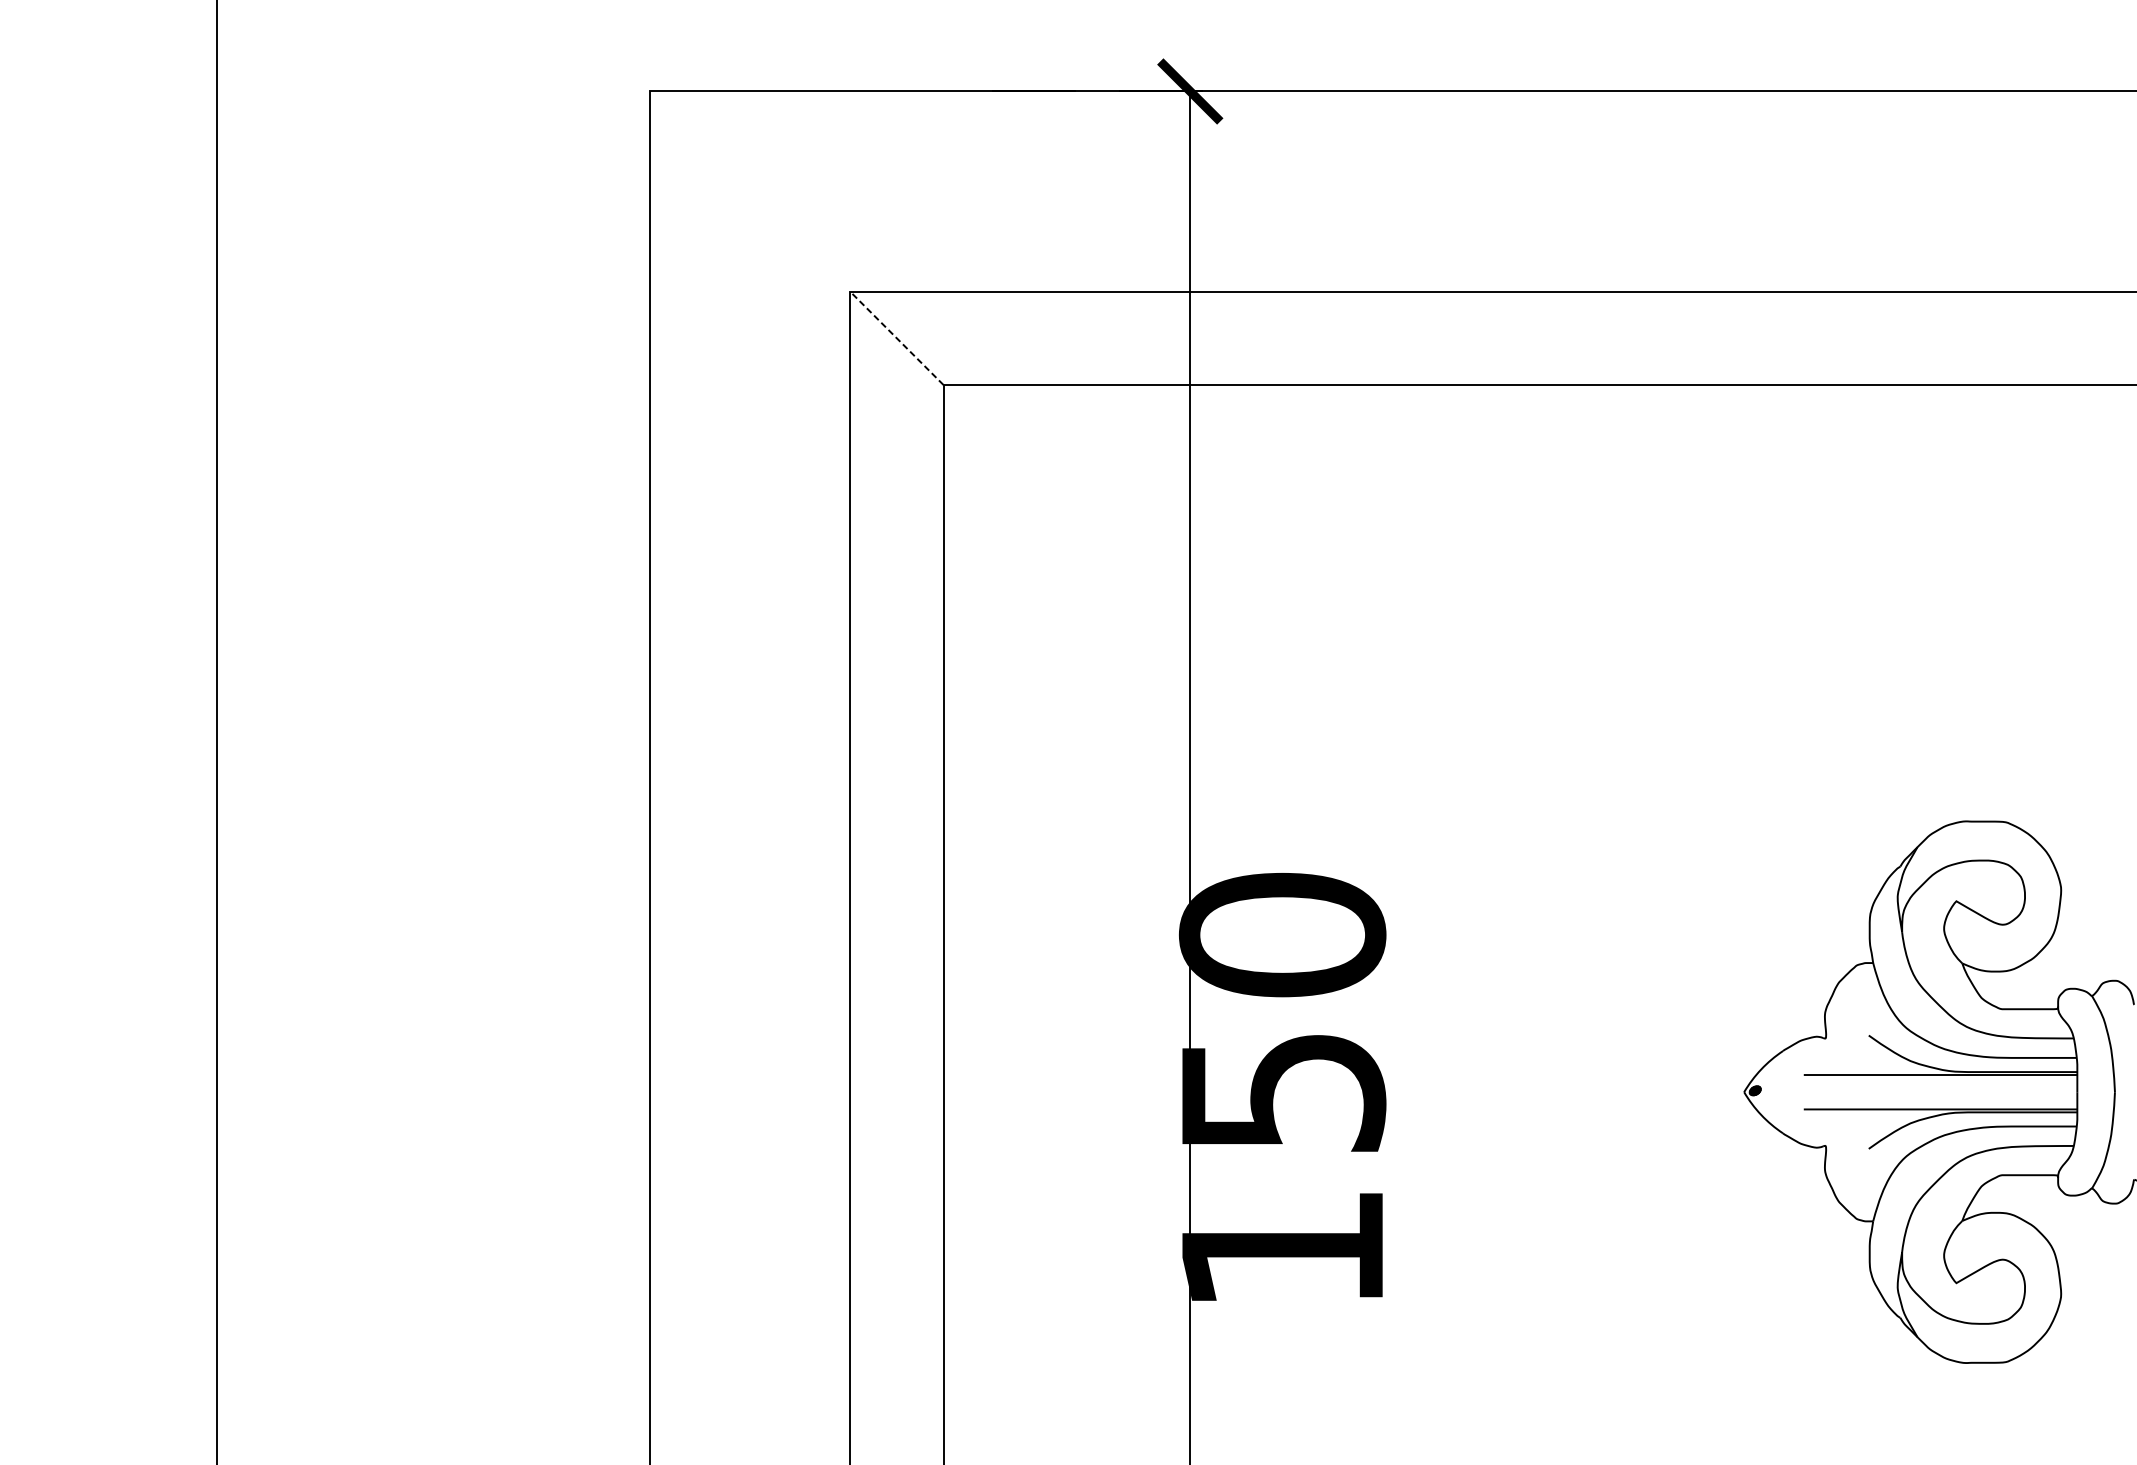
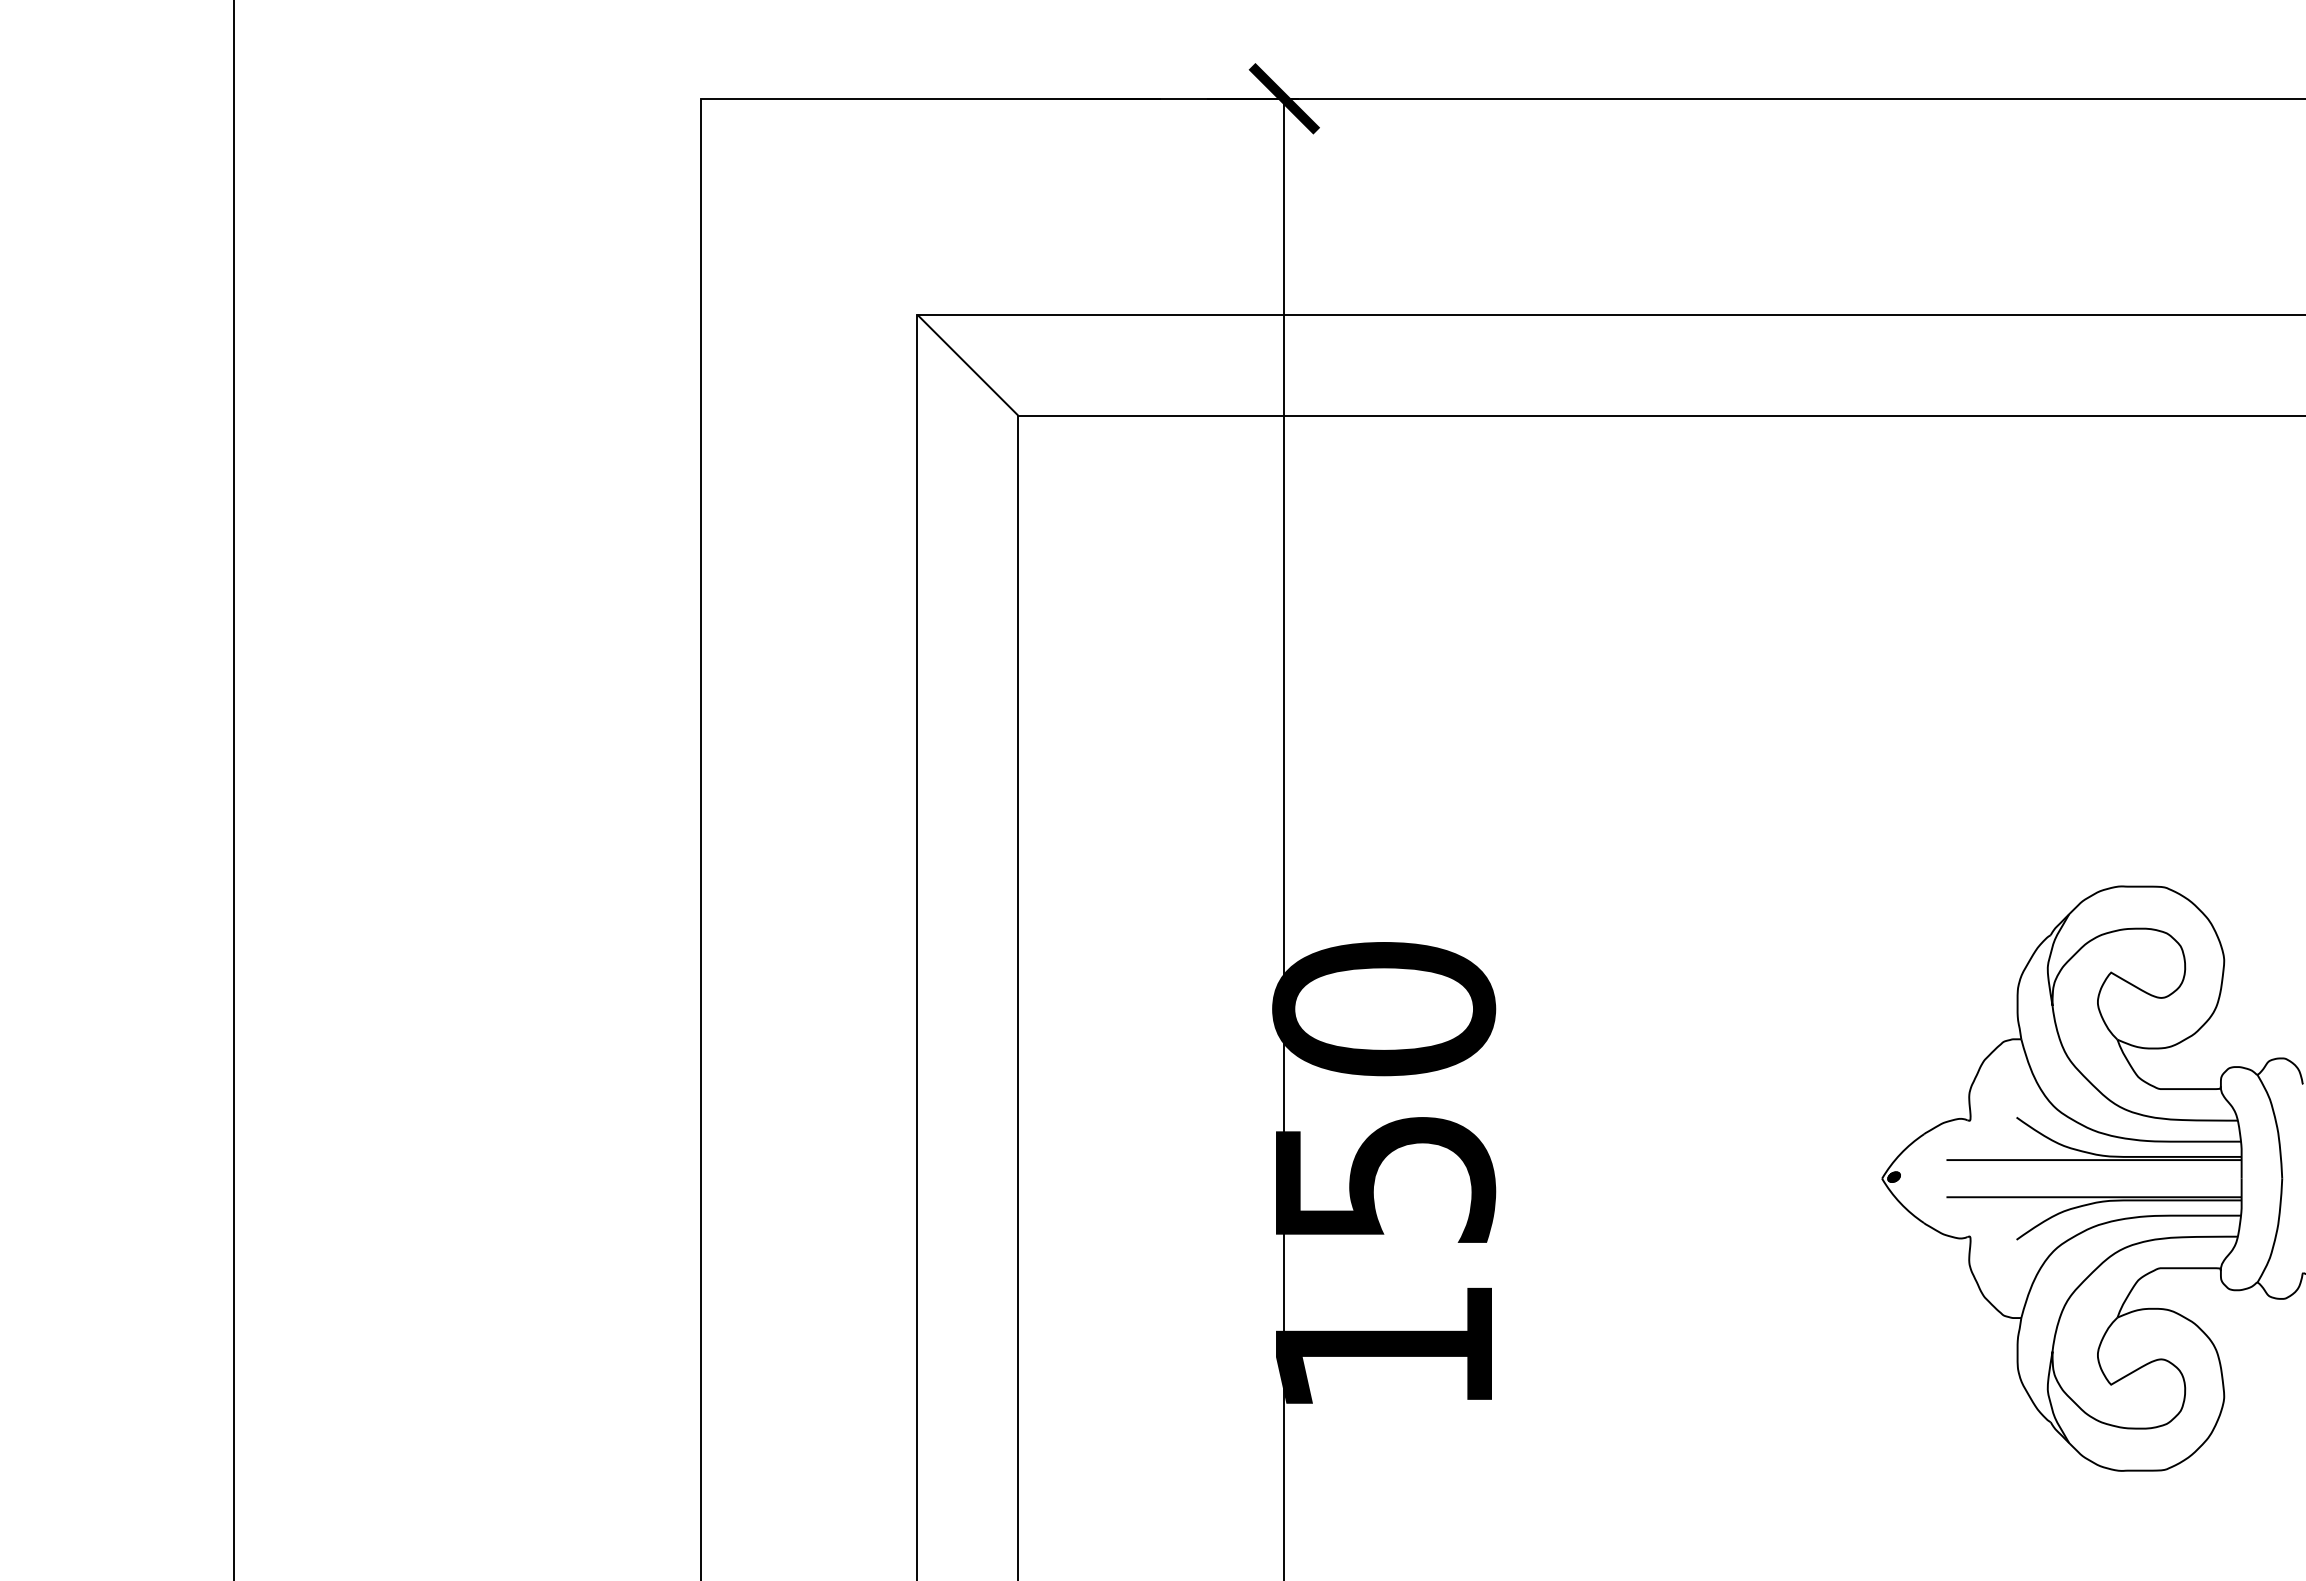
line: (896, 337) -> (967, 364), dashed -> solid

